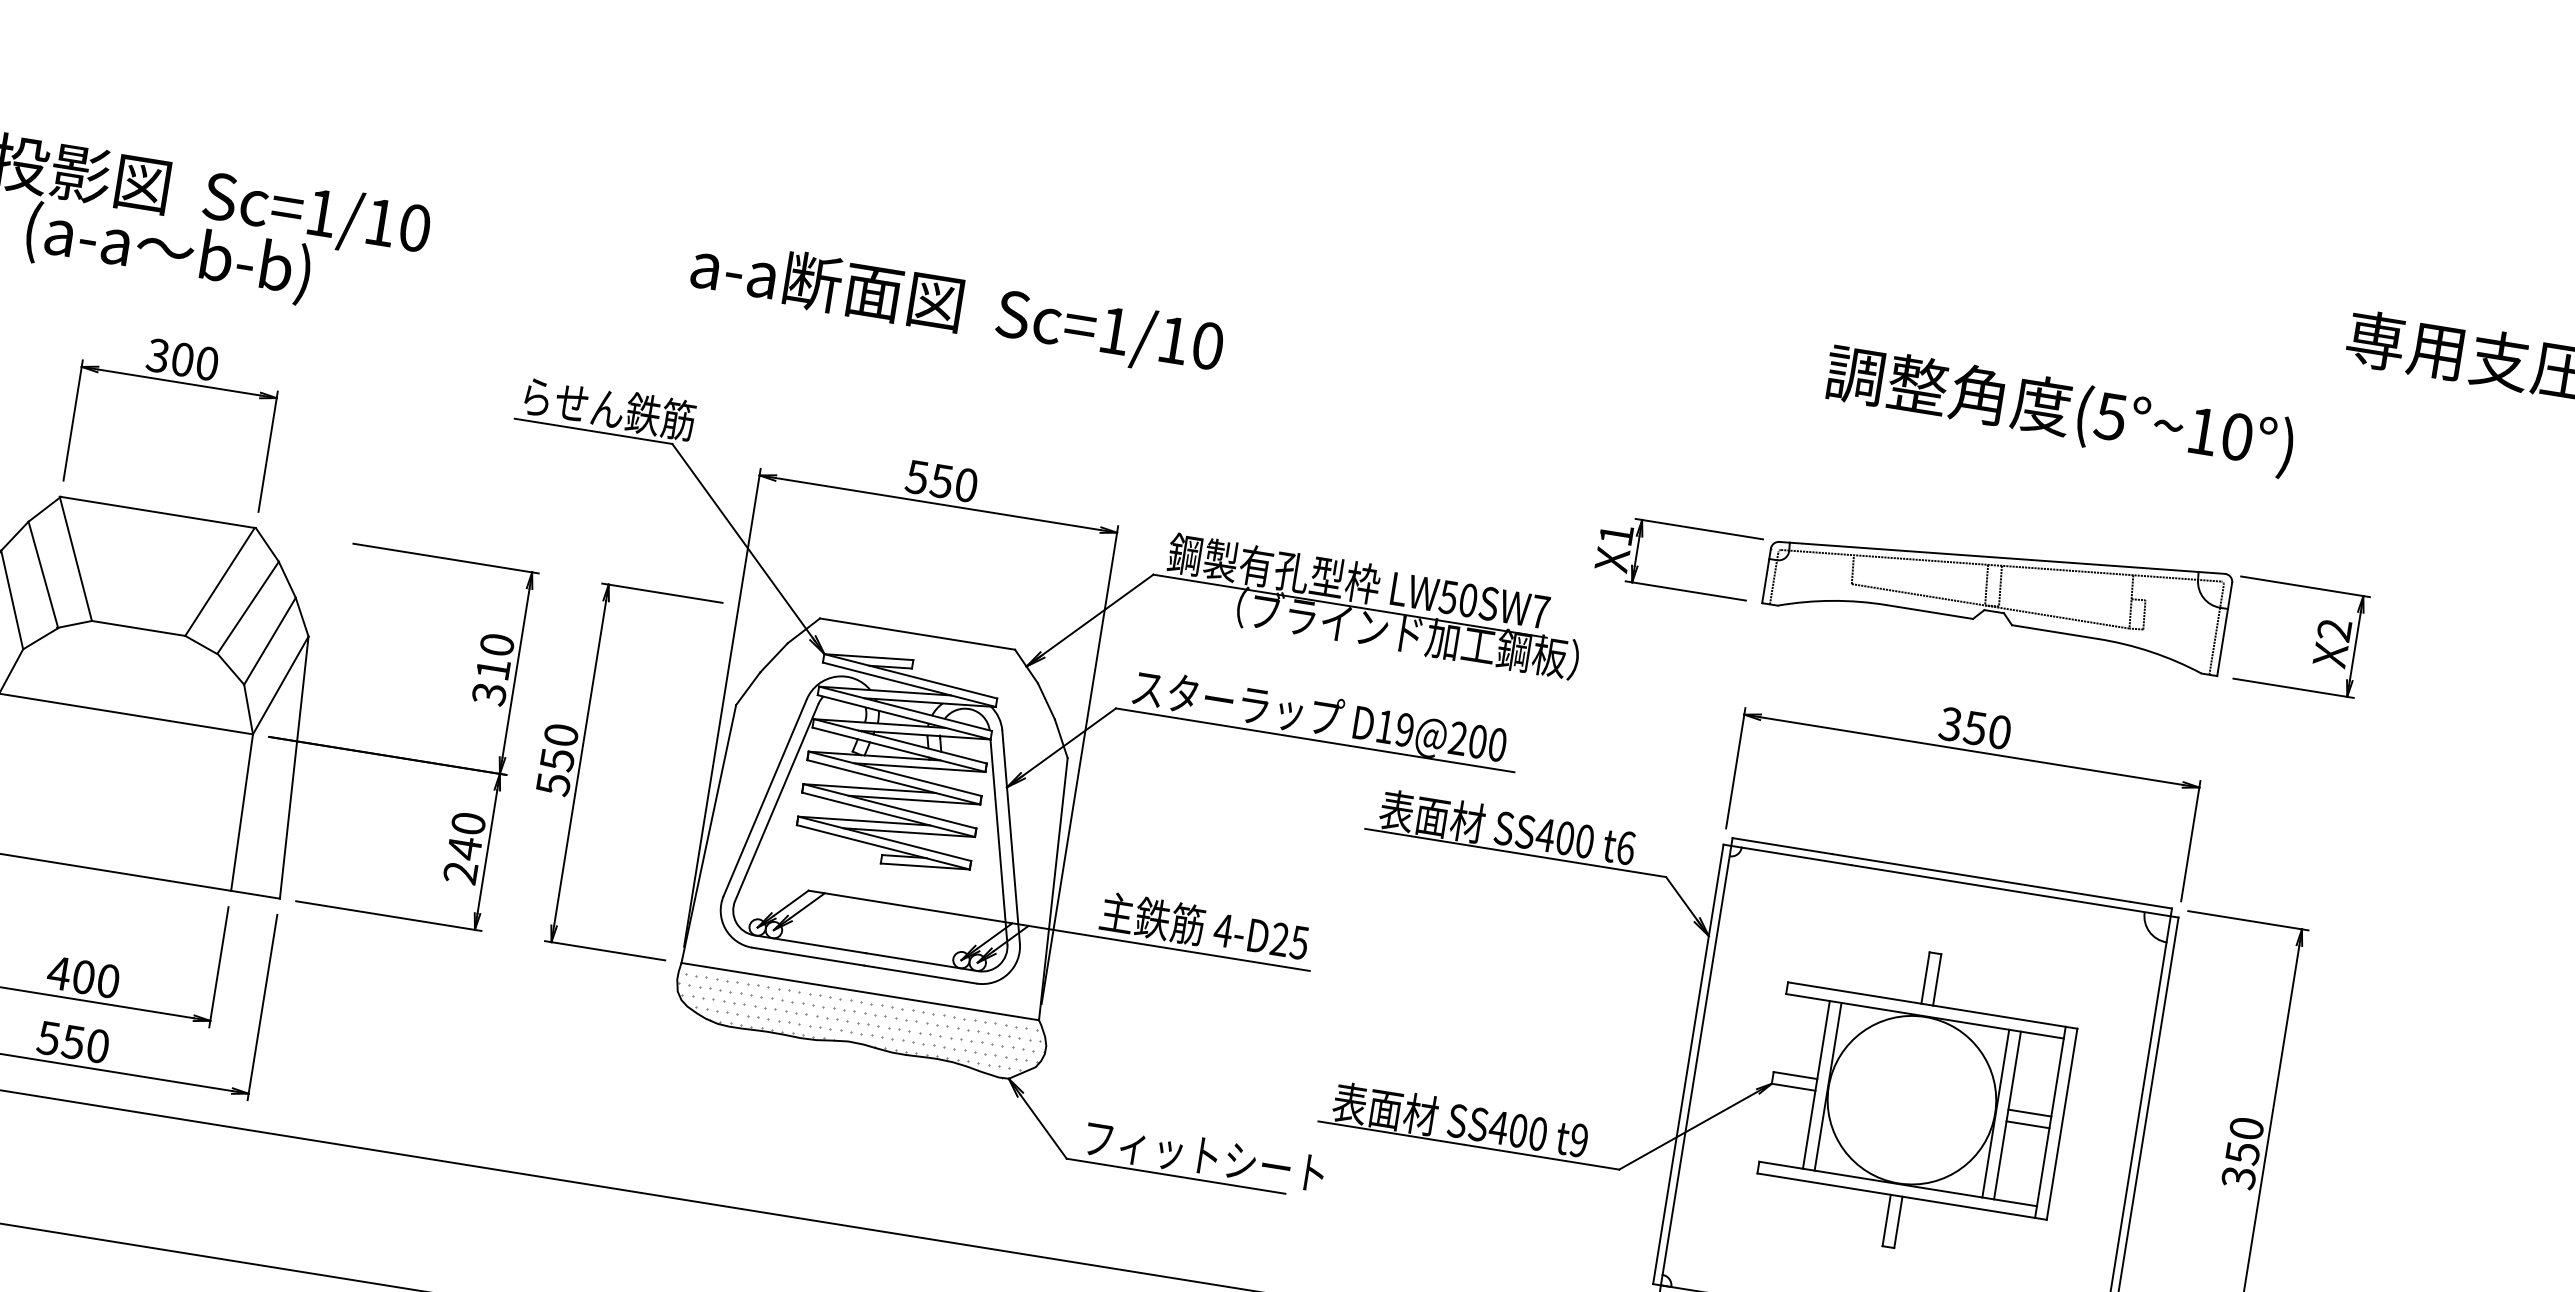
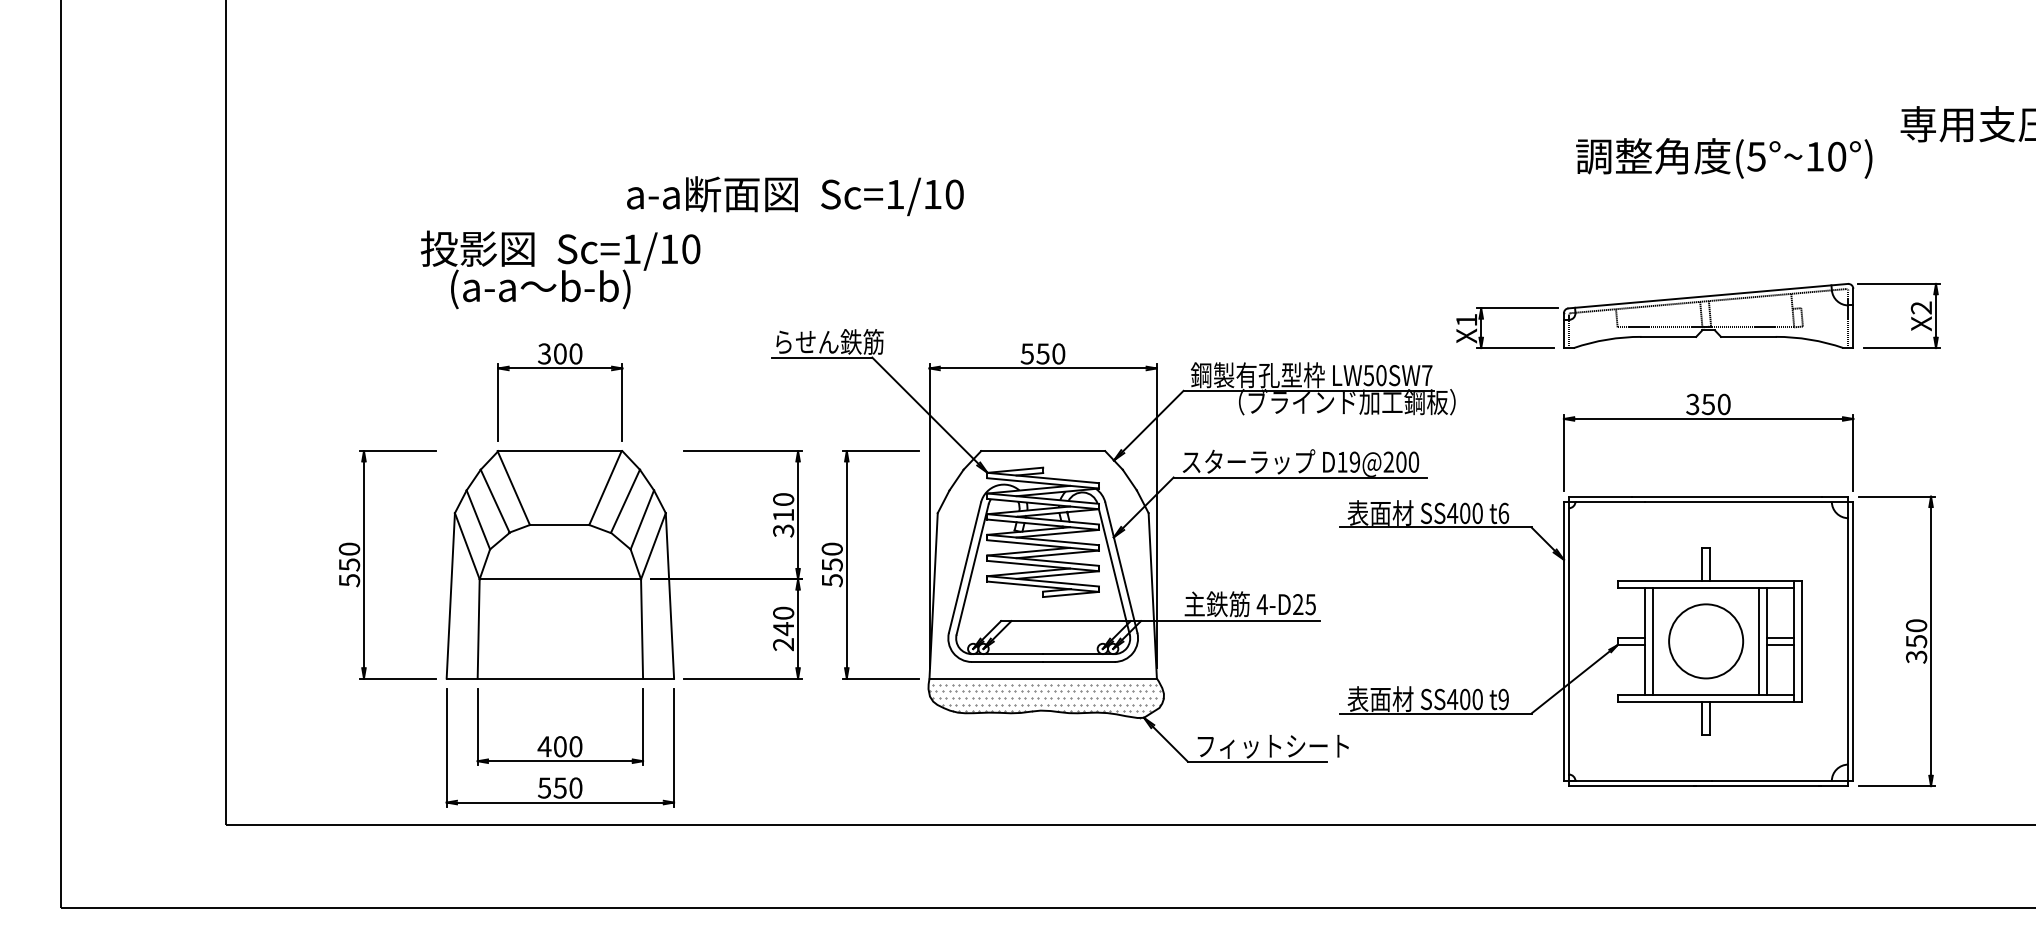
text: (957, 308) -> (795, 196), moved
text: (2059, 411) -> (1724, 158), moved
circle: (1912, 1100) -> (1706, 641), size x0.7

